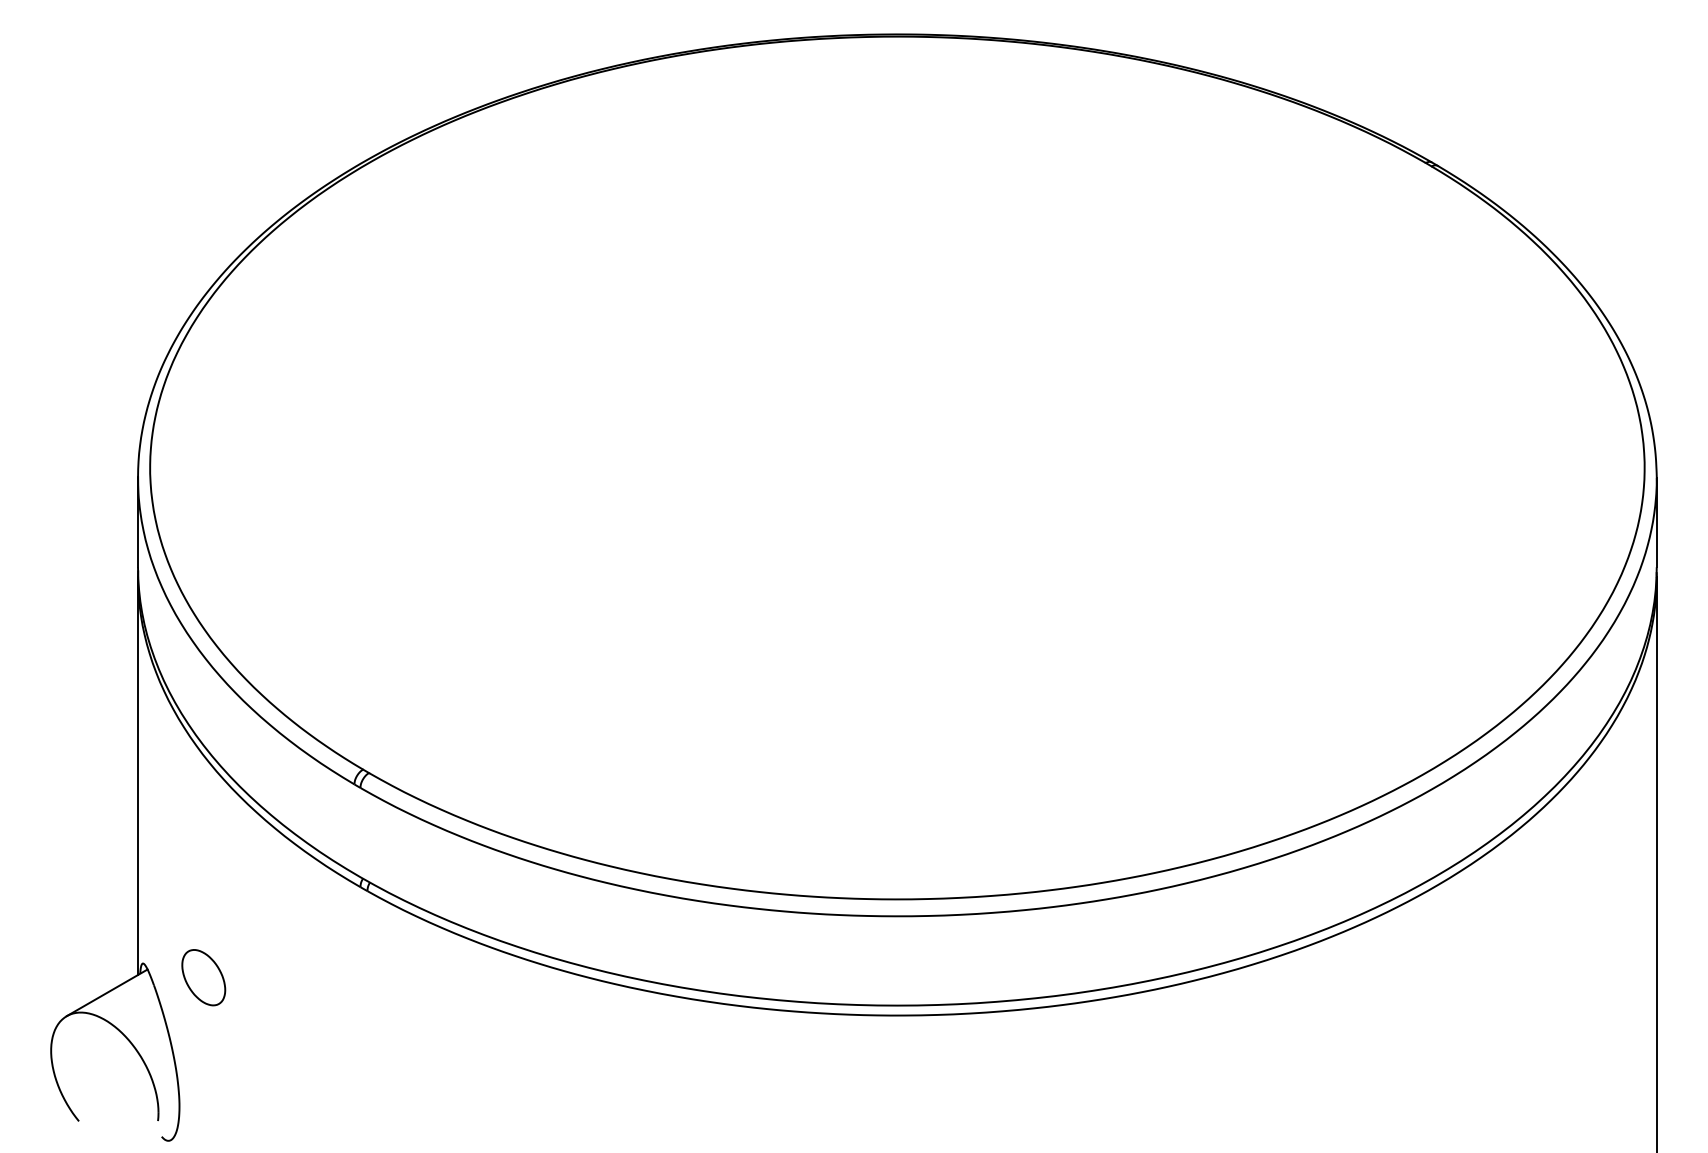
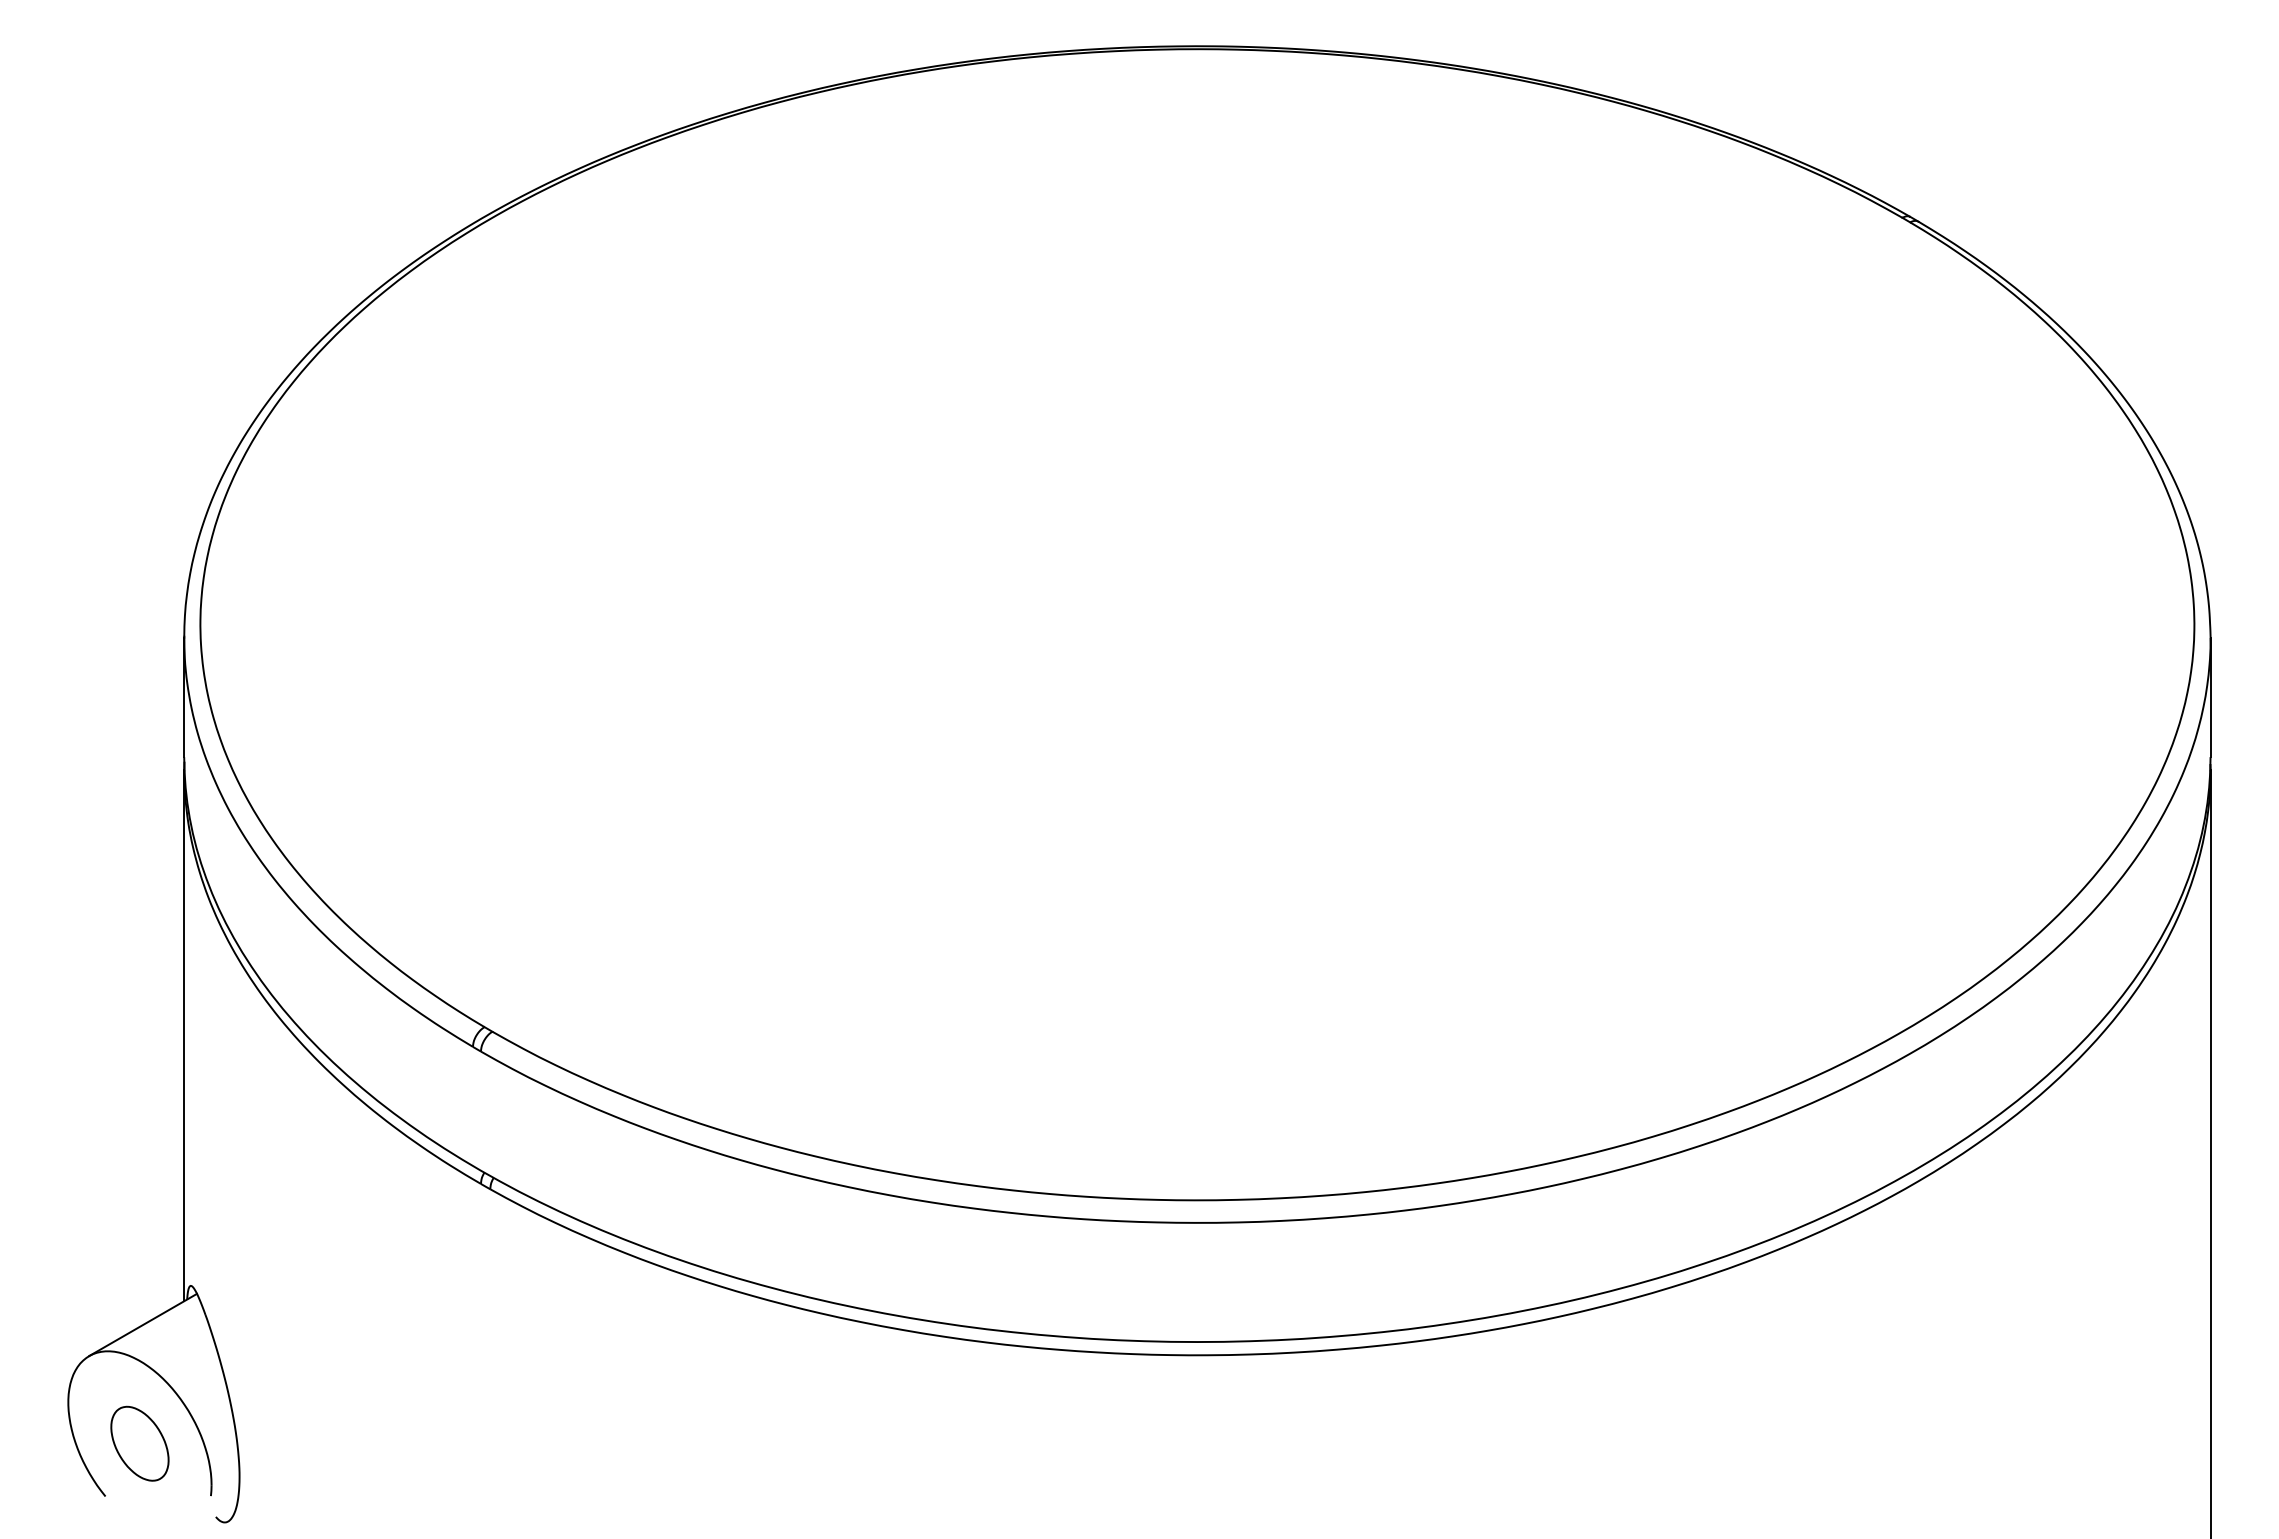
part: (203, 977) -> (139, 1443), moved

